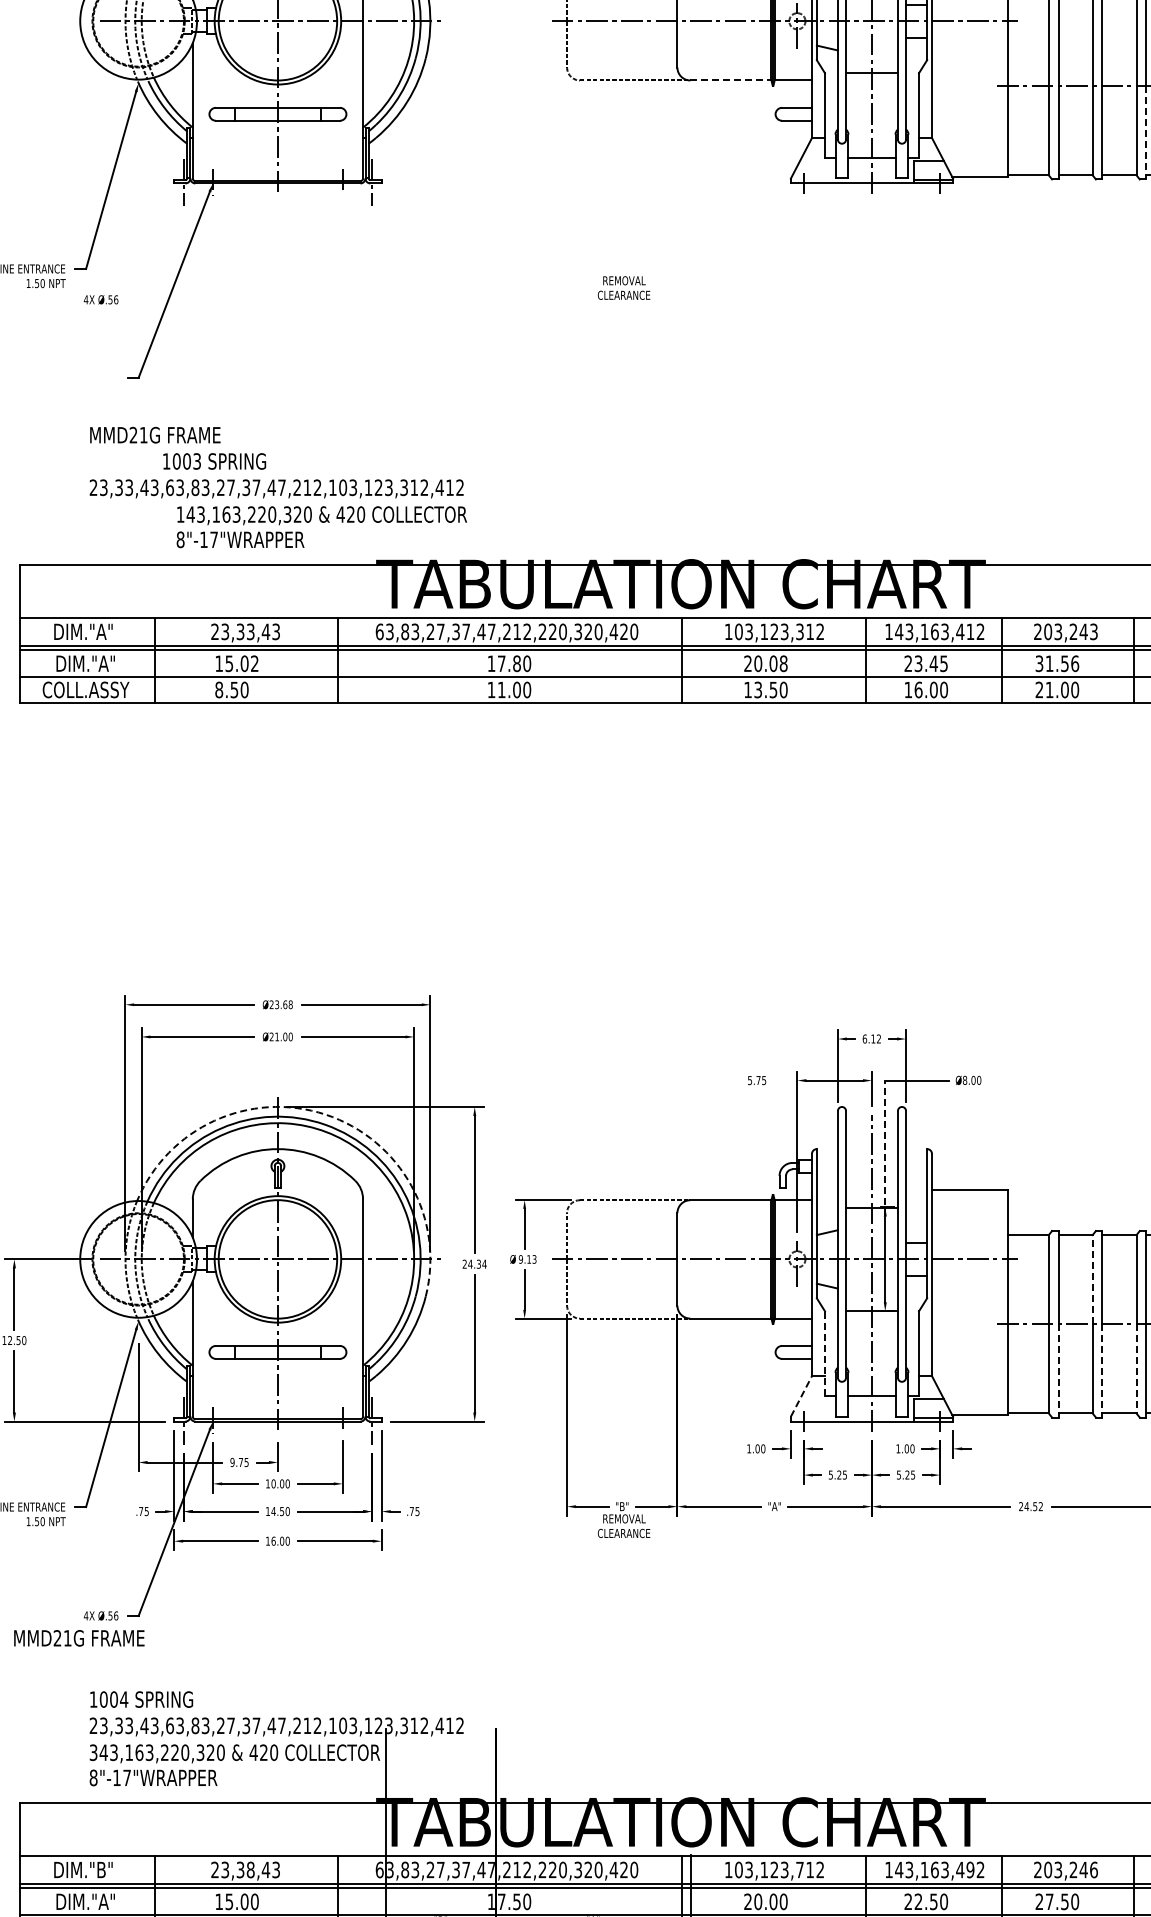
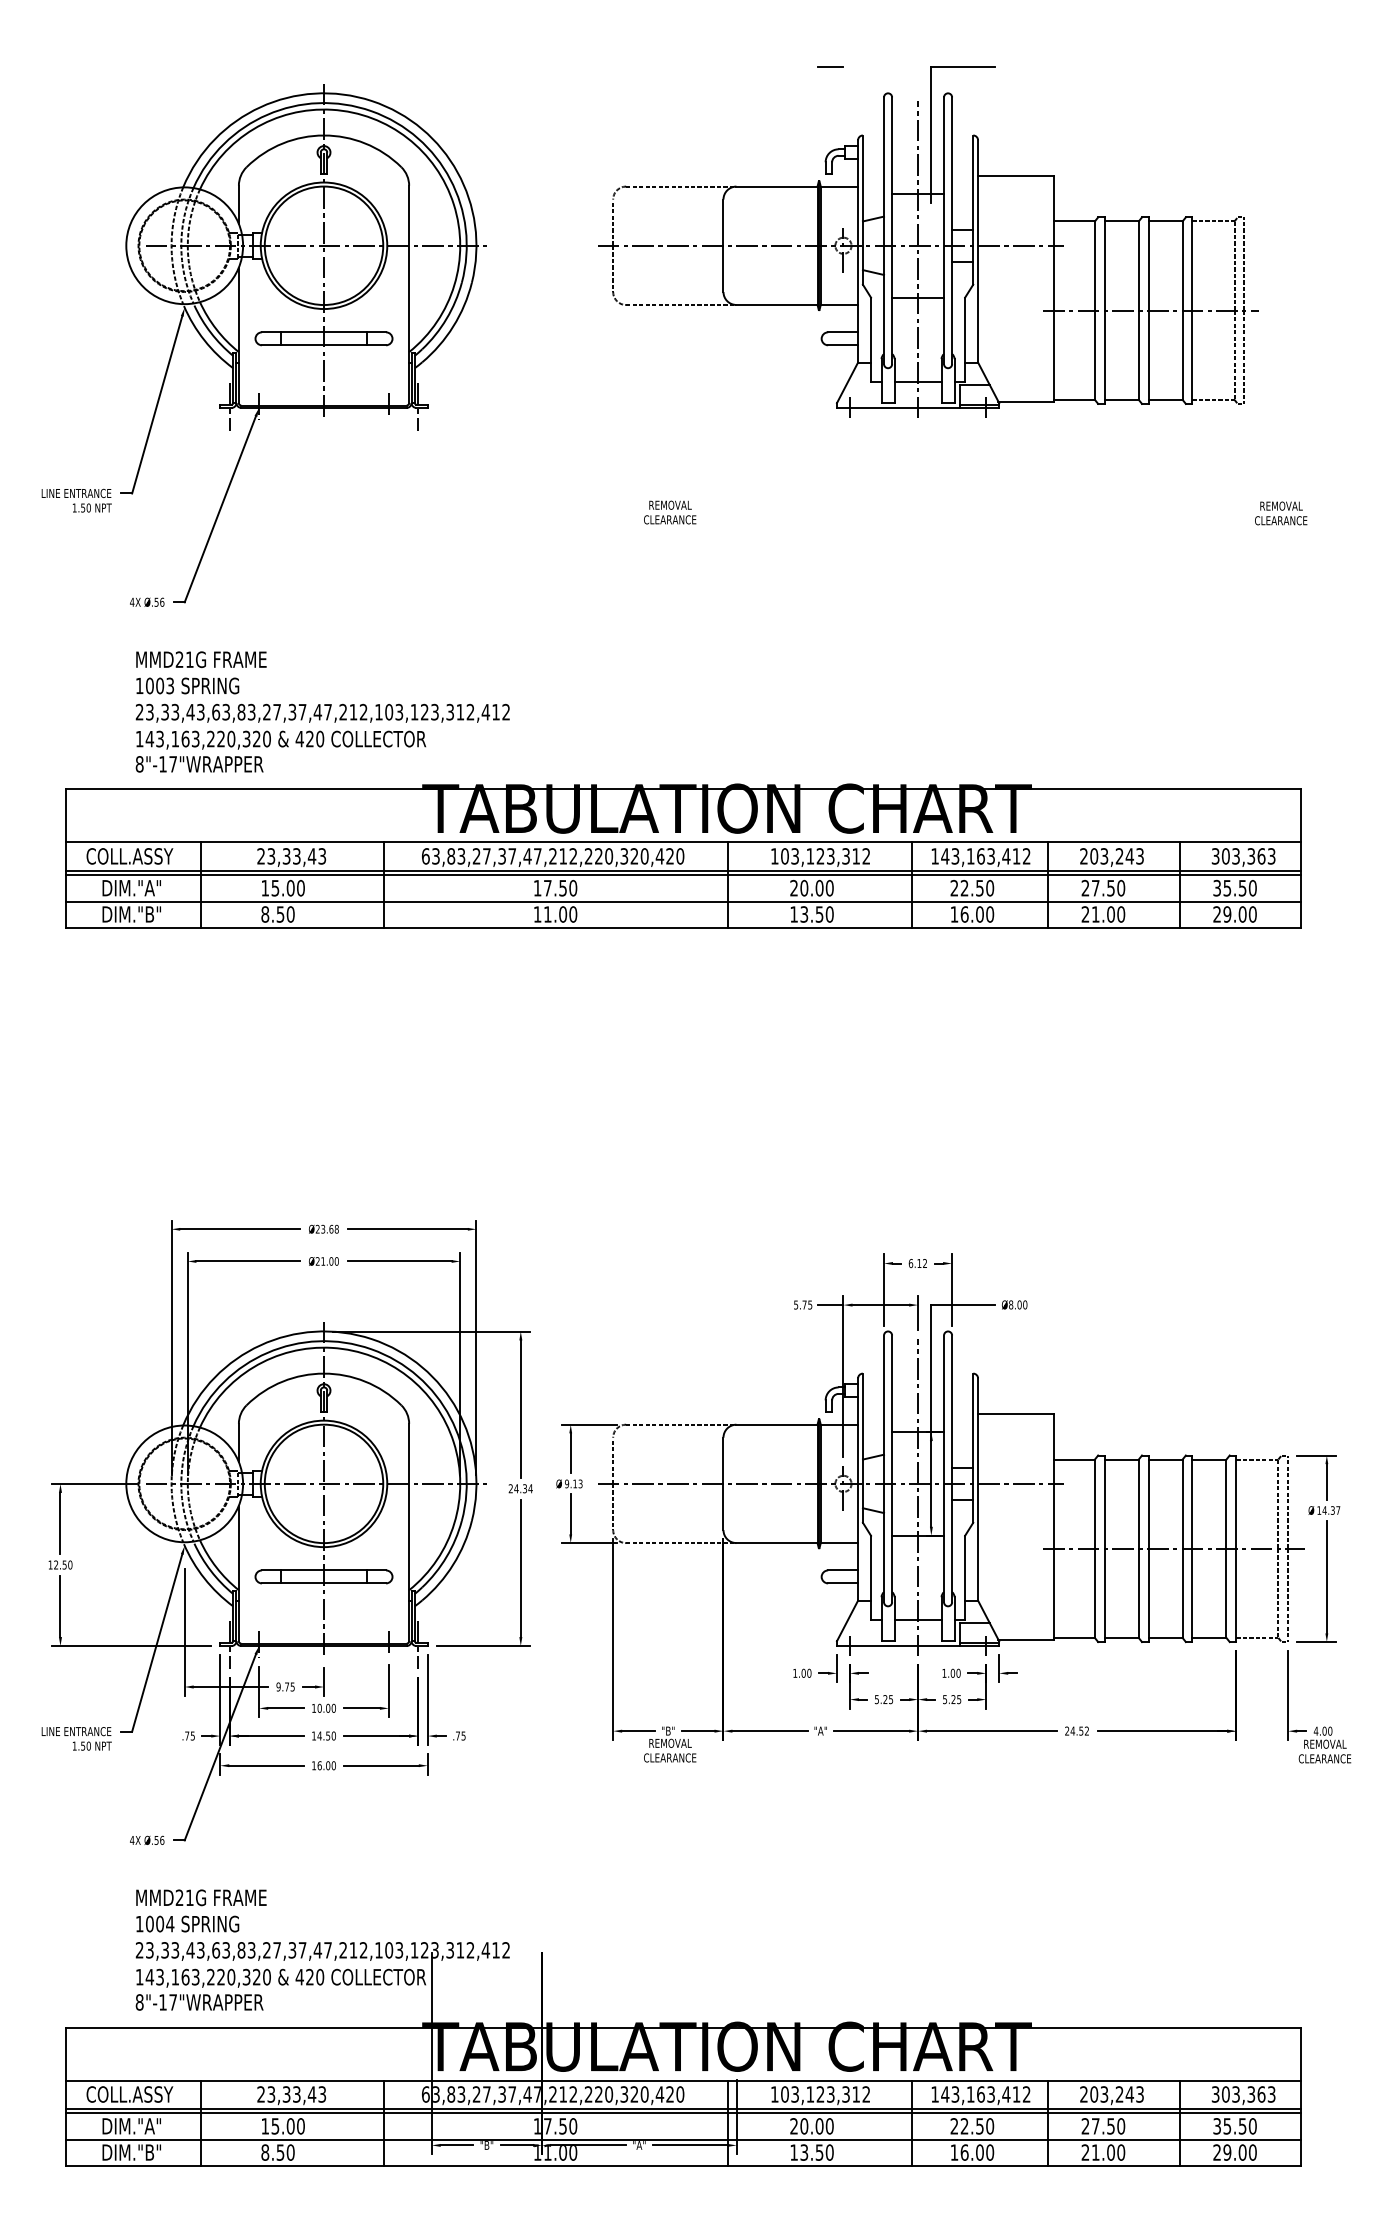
line: (730, 80) -> (776, 304), dashed -> solid
line: (1146, 133) -> (1192, 357), dashed -> solid
text: (101, 299) -> (147, 601), moved
text: (214, 461) -> (187, 685), moved
text: (321, 527) -> (280, 751), moved
text: (83, 632) -> (129, 856), DIM."A" -> COLL.ASSY
text: (517, 663) -> (563, 887), 17.80 -> 17.50
text: (1057, 663) -> (1103, 887), 31.56 -> 27.50
text: (254, 664) -> (300, 888), 15.02 -> 15.00
text: (783, 664) -> (829, 888), 20.08 -> 20.00
text: (931, 664) -> (977, 888), 23.45 -> 22.50
text: (85, 690) -> (131, 914), COLL.ASSY -> DIM."B"
line: (784, 1081) -> (830, 1305), added
arc: (325, 1115) -> (371, 1339), dashed -> solid
line: (885, 1149) -> (931, 1373), dashed -> solid
line: (1092, 1280) -> (1138, 1504), dashed -> solid
line: (825, 1353) -> (871, 1577), dashed -> solid
line: (1136, 1369) -> (1182, 1593), dashed -> solid
line: (1058, 1371) -> (1104, 1595), dashed -> solid
line: (1102, 1371) -> (1148, 1595), dashed -> solid
line: (801, 1396) -> (847, 1620), dashed -> solid
text: (79, 1638) -> (201, 1897), moved
text: (93, 1752) -> (139, 1976), 343,163,220,320 -> 143,163,220,320
text: (83, 1870) -> (129, 2094), DIM."B" -> COLL.ASSY
text: (250, 1870) -> (296, 2094), 23,38,43 -> 23,33,43
text: (799, 1870) -> (845, 2094), 103,123,712 -> 103,123,312
text: (970, 1870) -> (1016, 2094), 143,163,492 -> 143,163,412
text: (1094, 1870) -> (1140, 2094), 203,246 -> 203,243

